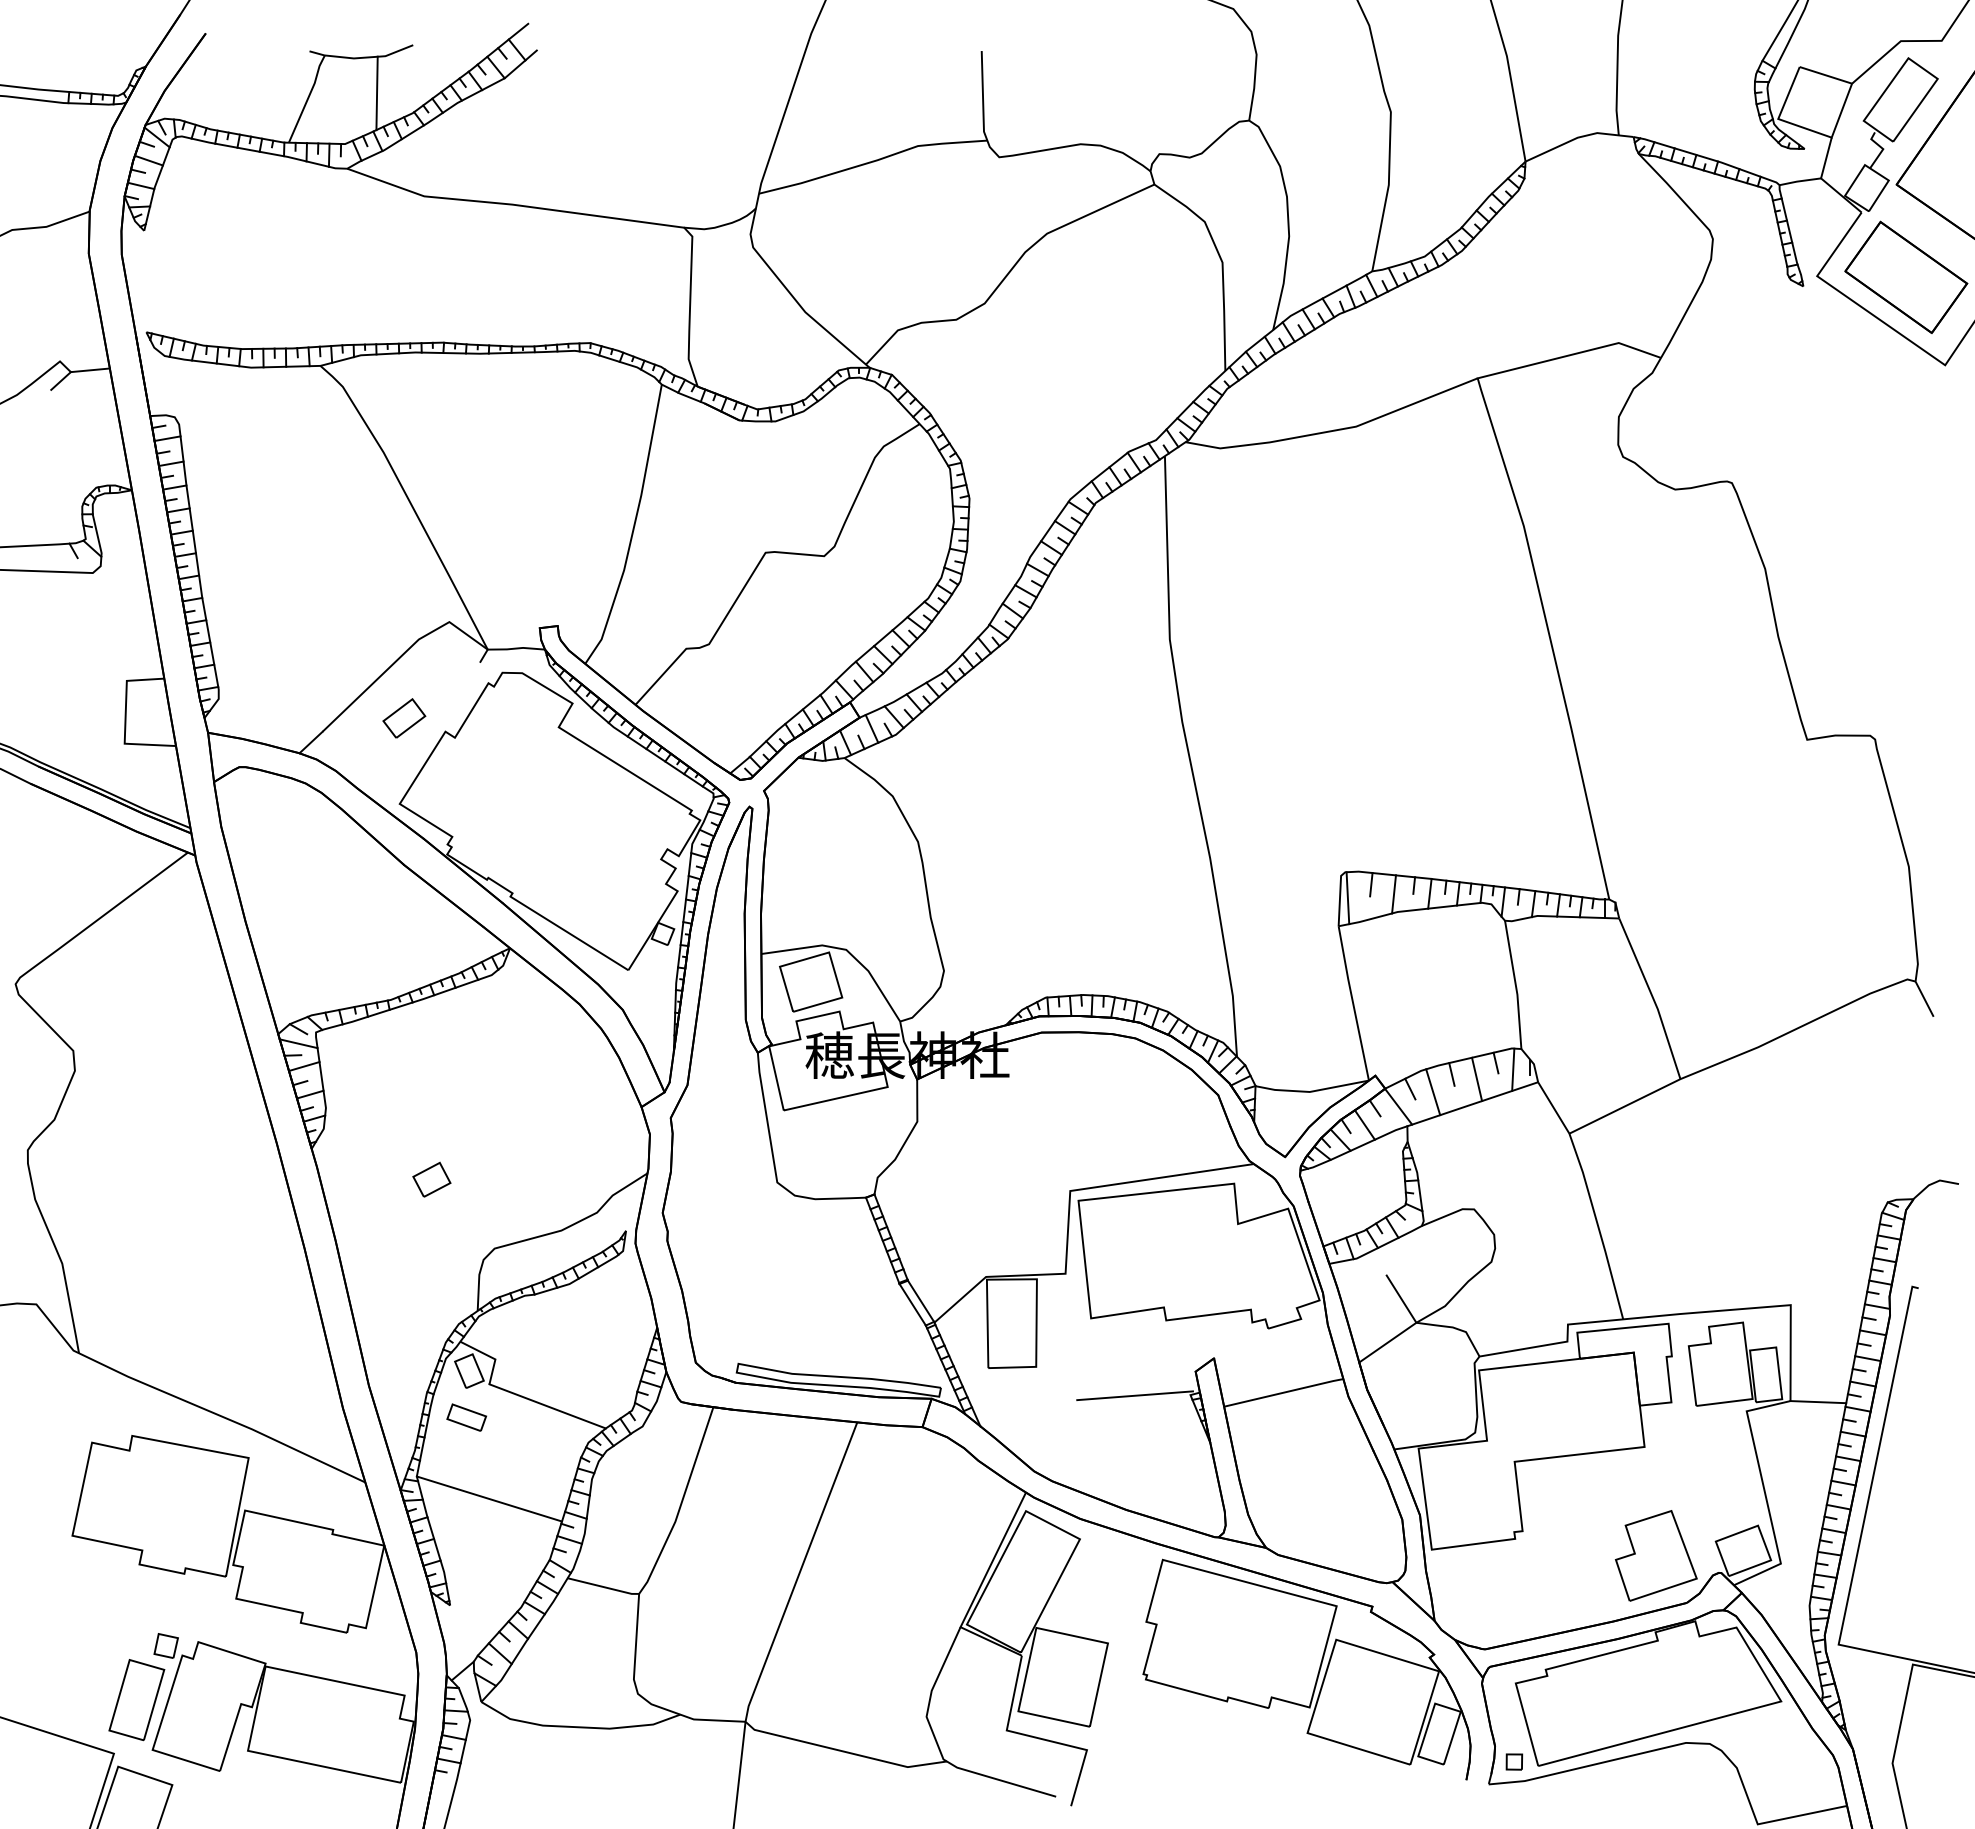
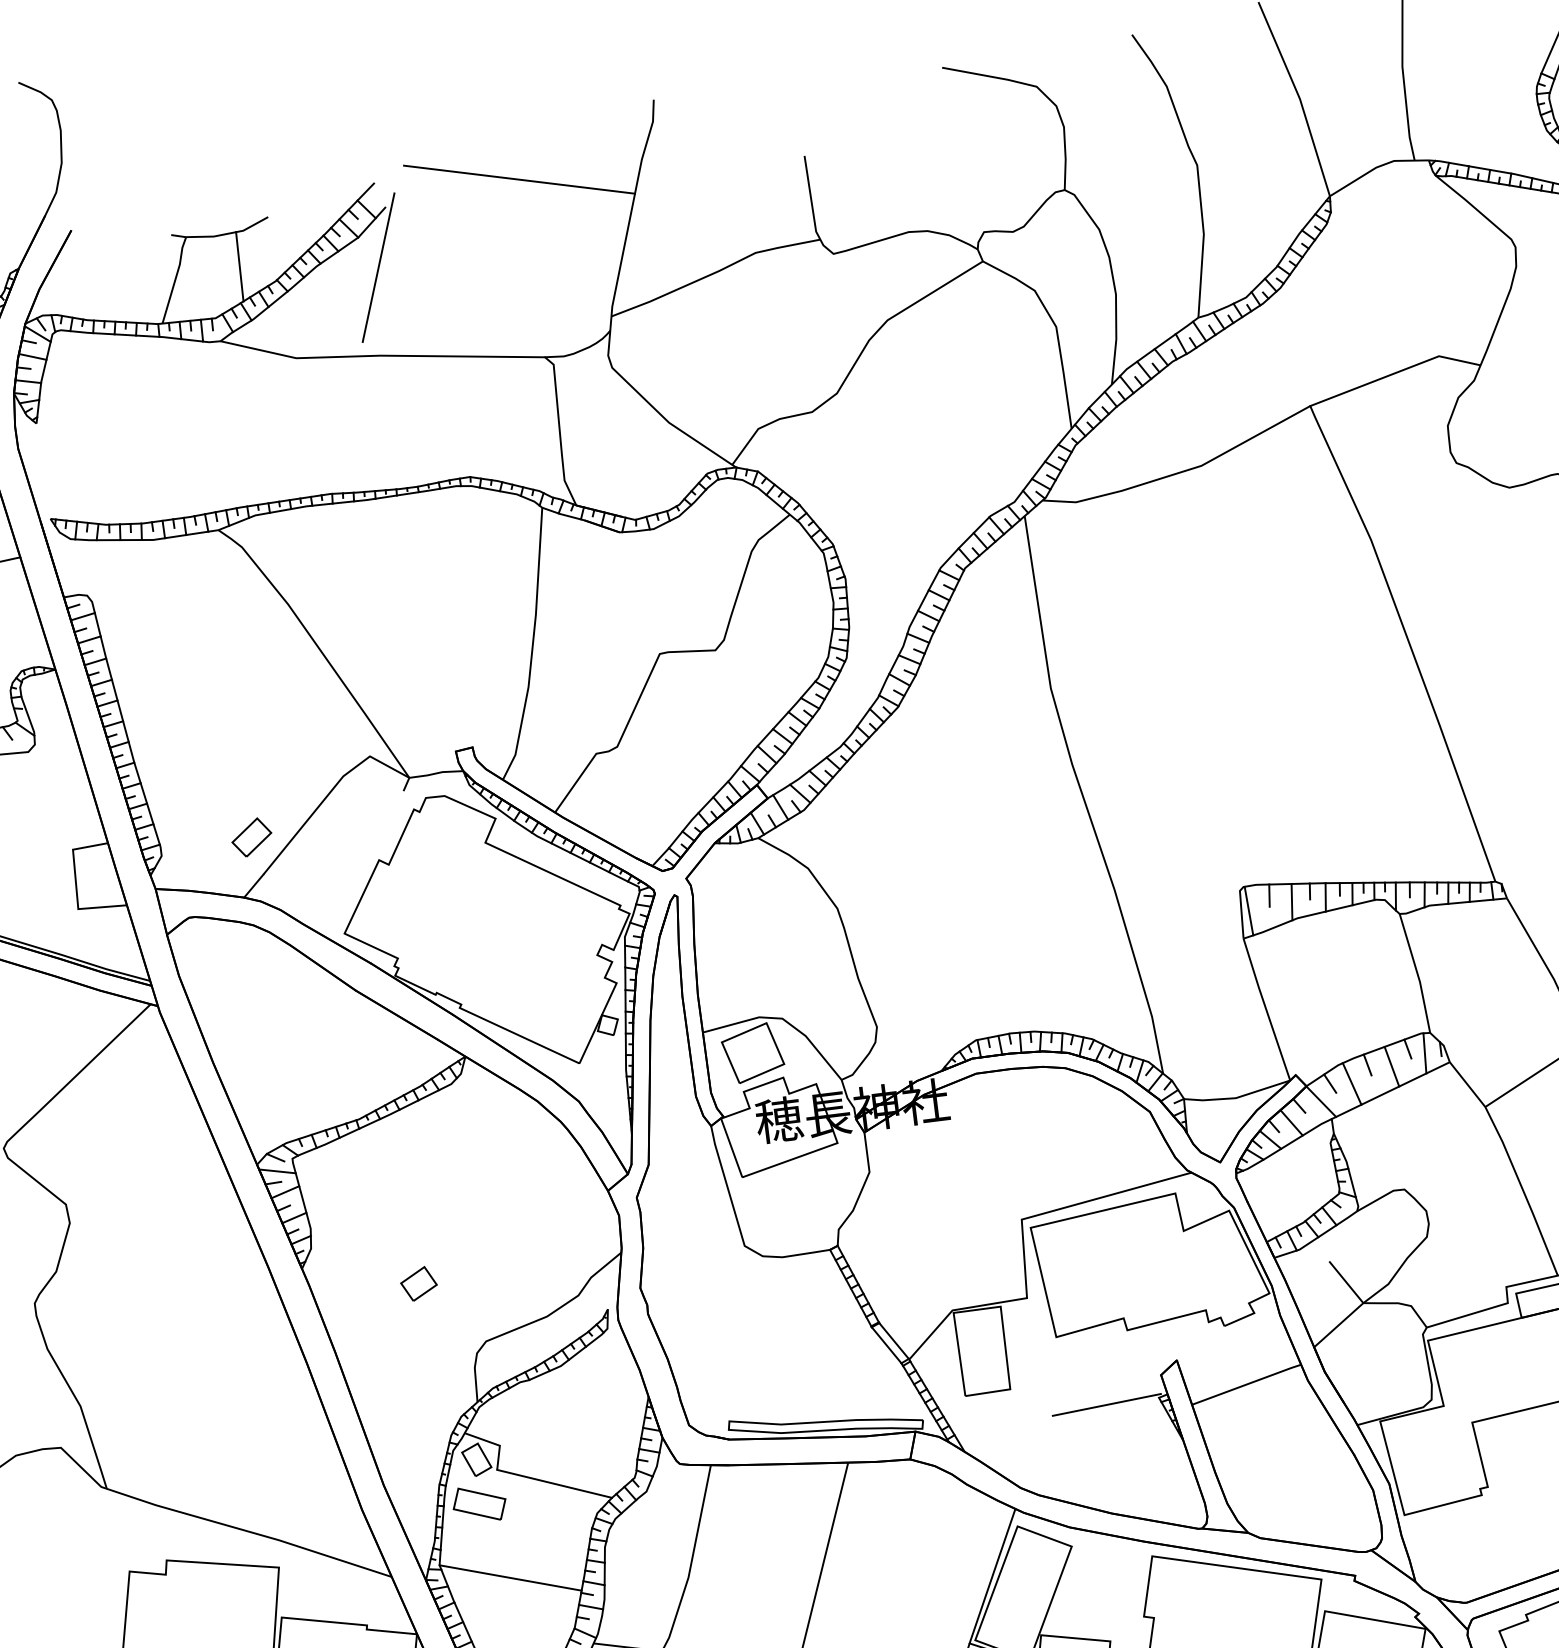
line: (680, 38) -> (519, 179), added
line: (521, 112) -> (378, 267), added
part: (404, 718) -> (251, 837), moved
part: (466, 1417) -> (479, 1503), size x1.43

